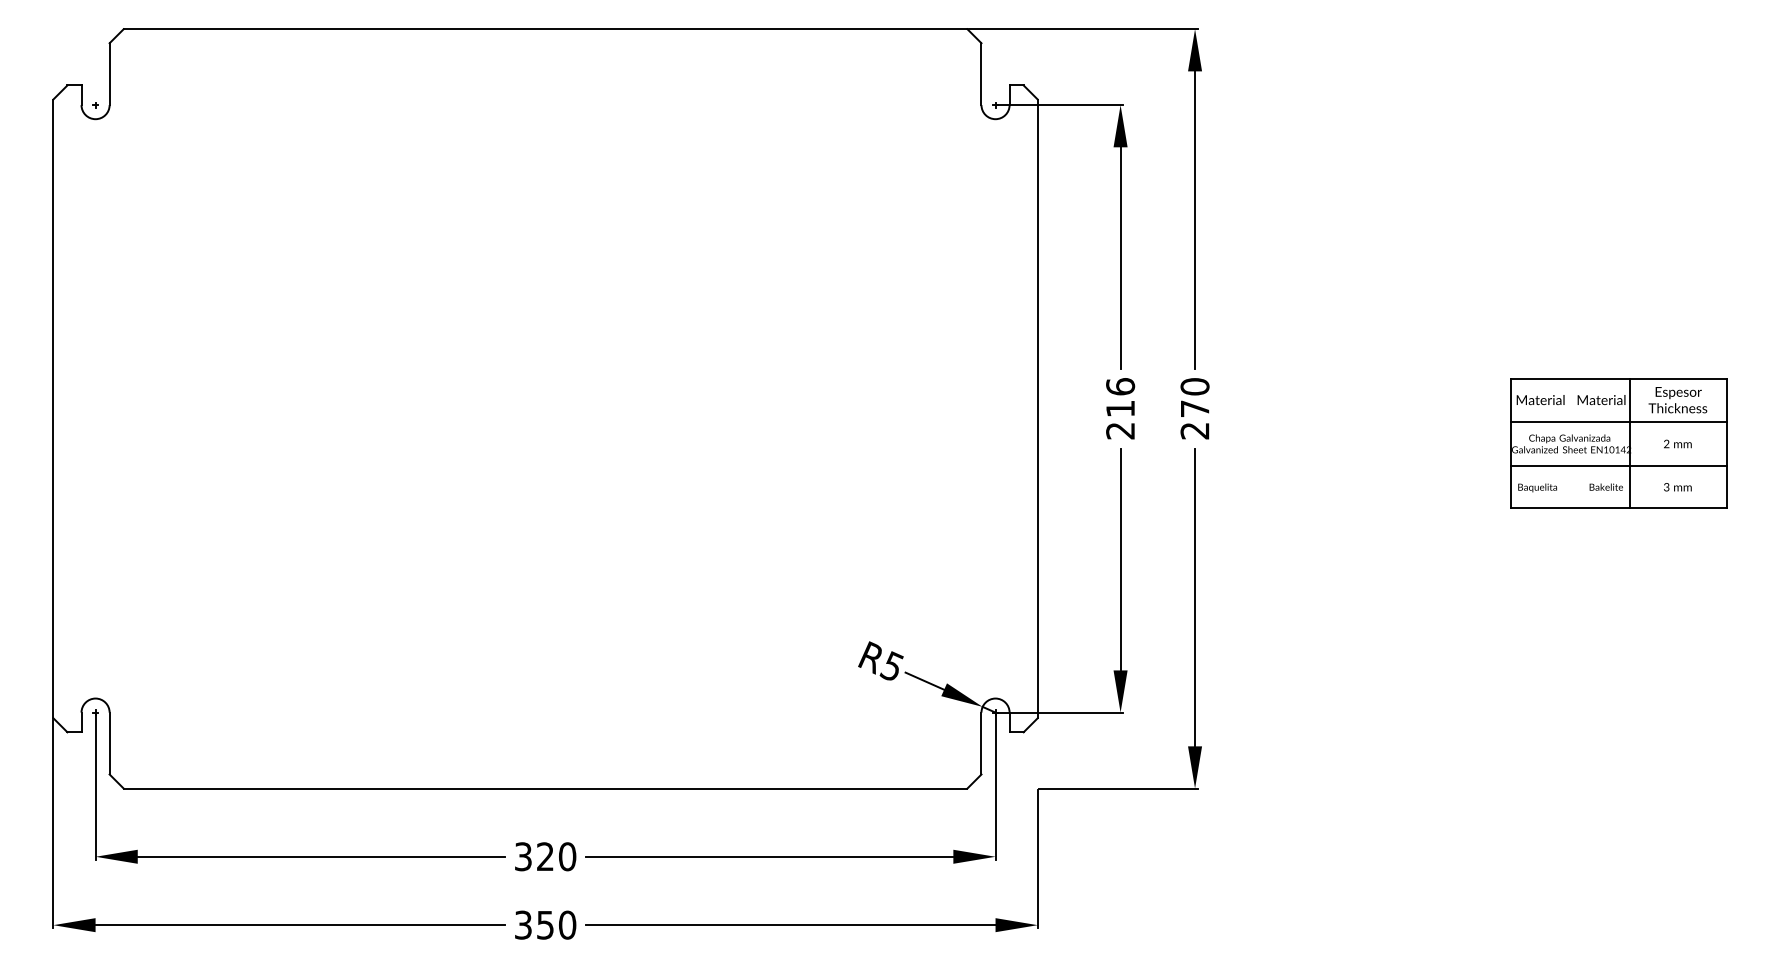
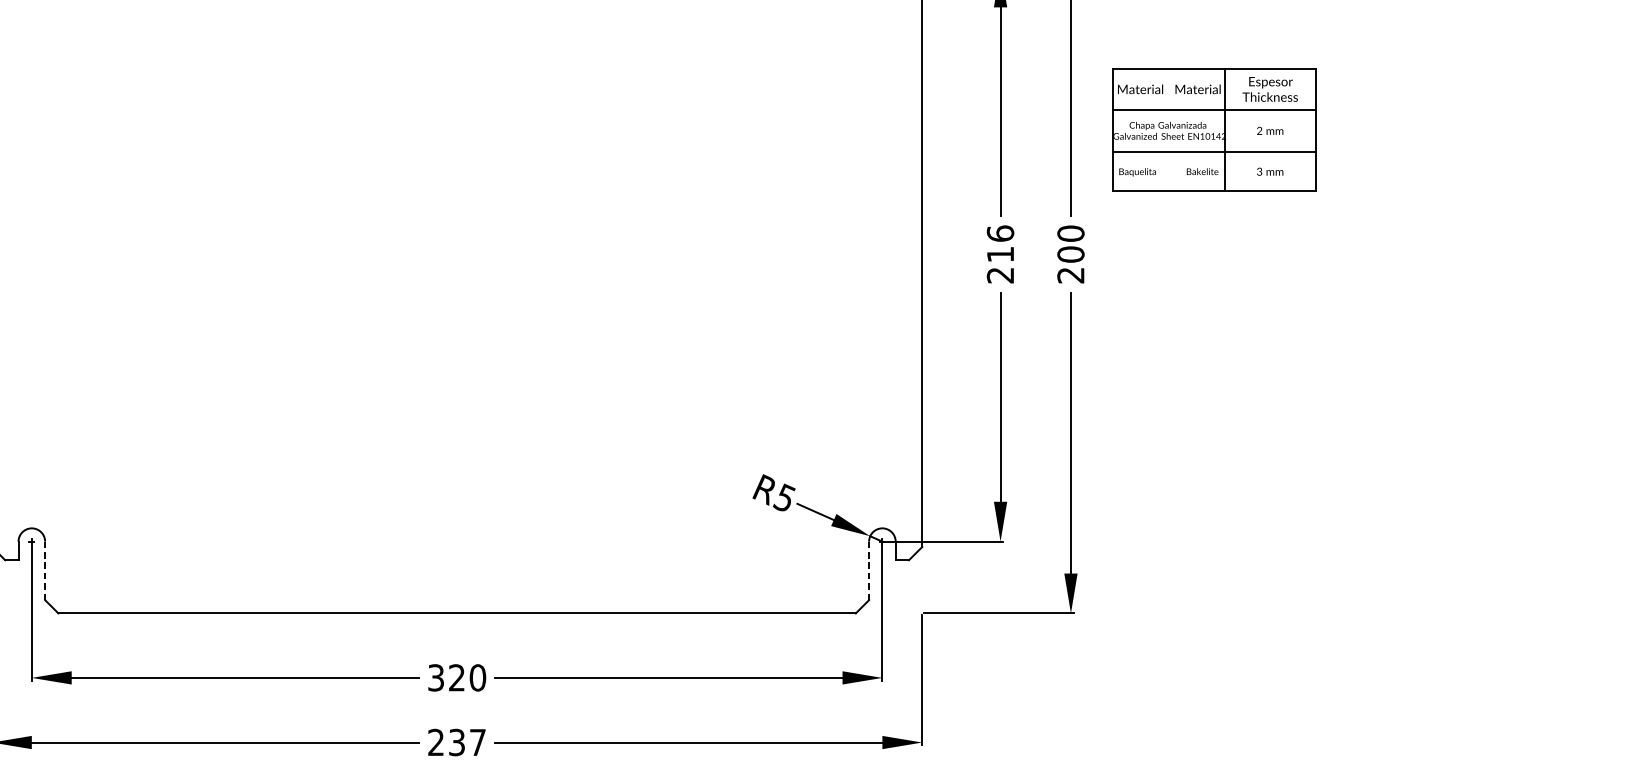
text: (1194, 408) -> (1070, 254), 270 -> 200
part: (1618, 443) -> (1214, 130), moved
line: (109, 743) -> (44, 570), solid -> dashed
line: (981, 743) -> (869, 570), solid -> dashed
text: (545, 924) -> (457, 741), 350 -> 237

